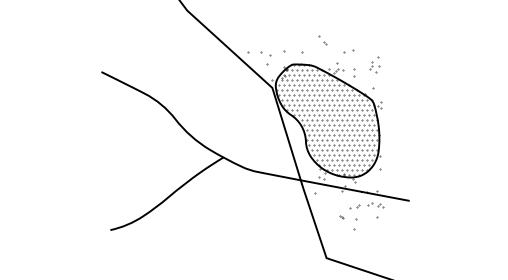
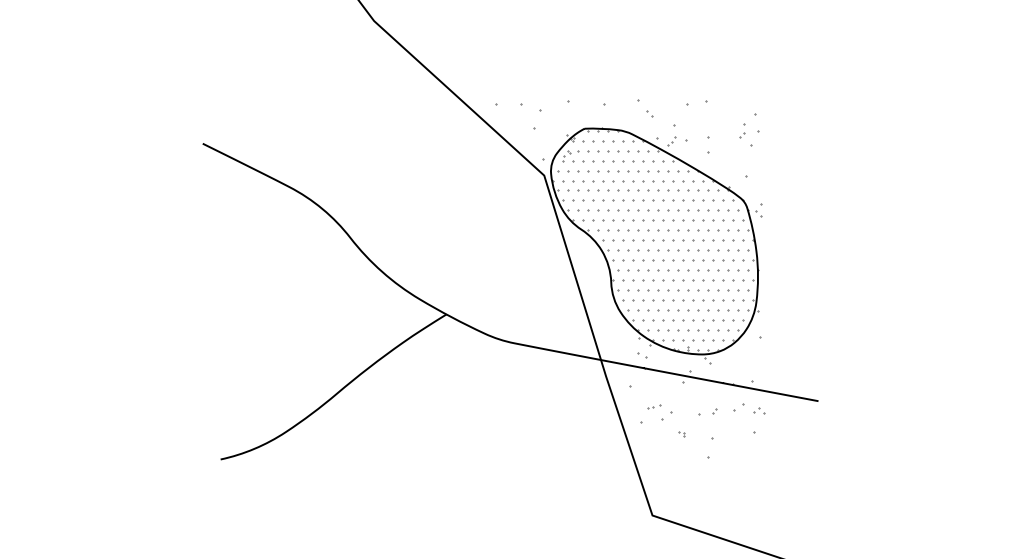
part: (322, 40) -> (644, 108), moved
part: (328, 207) -> (656, 414), added

